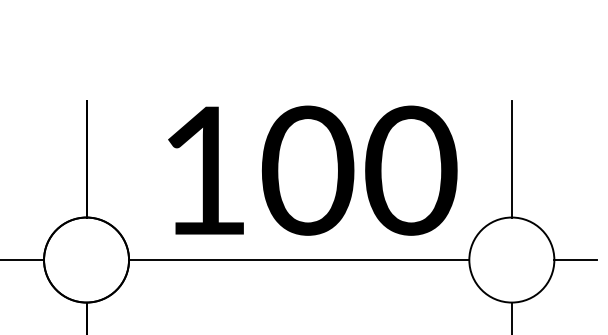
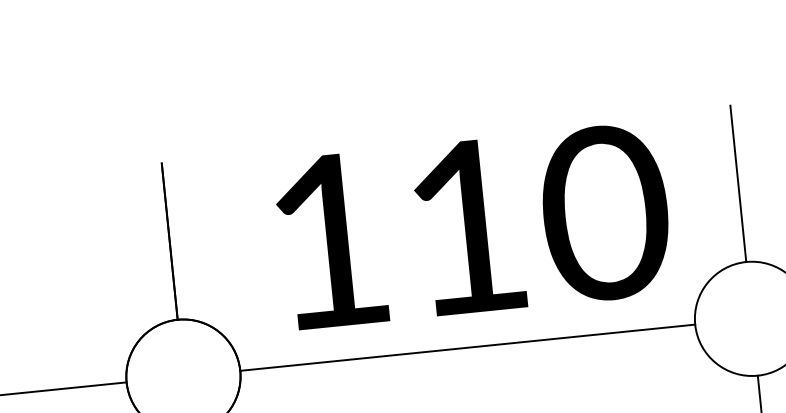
text: (307, 170) -> (466, 226), 100 -> 110

